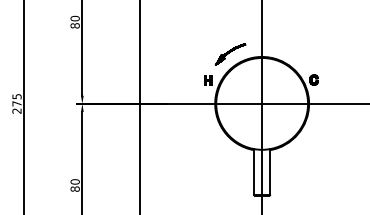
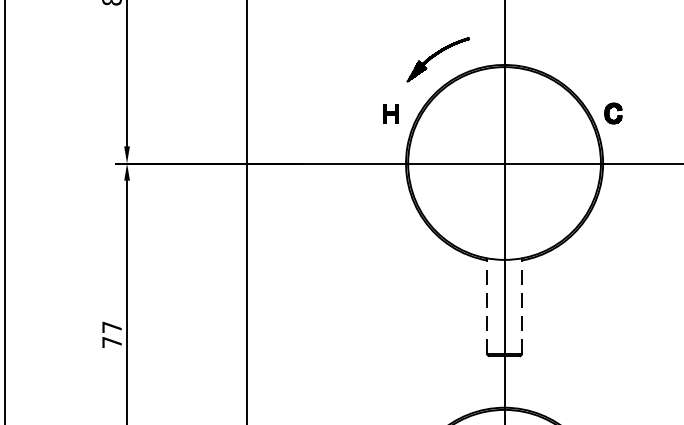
line: (253, 171) -> (486, 305), solid -> dashed
line: (270, 171) -> (522, 305), solid -> dashed
text: (74, 185) -> (110, 334), 80 -> 77

